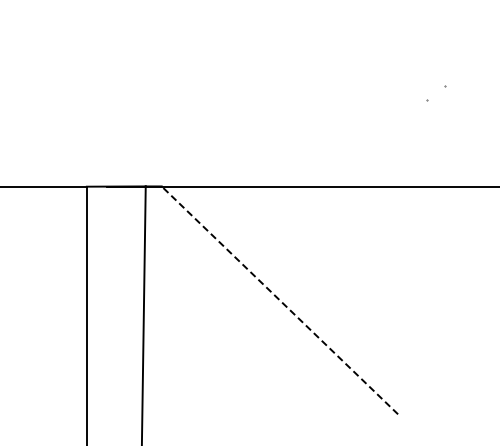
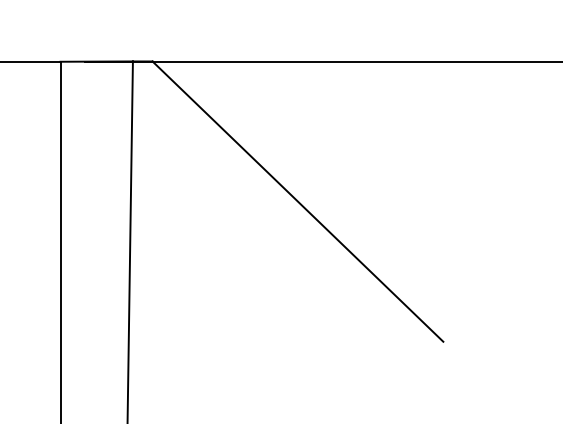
line: (279, 300) -> (297, 201), dashed -> solid

